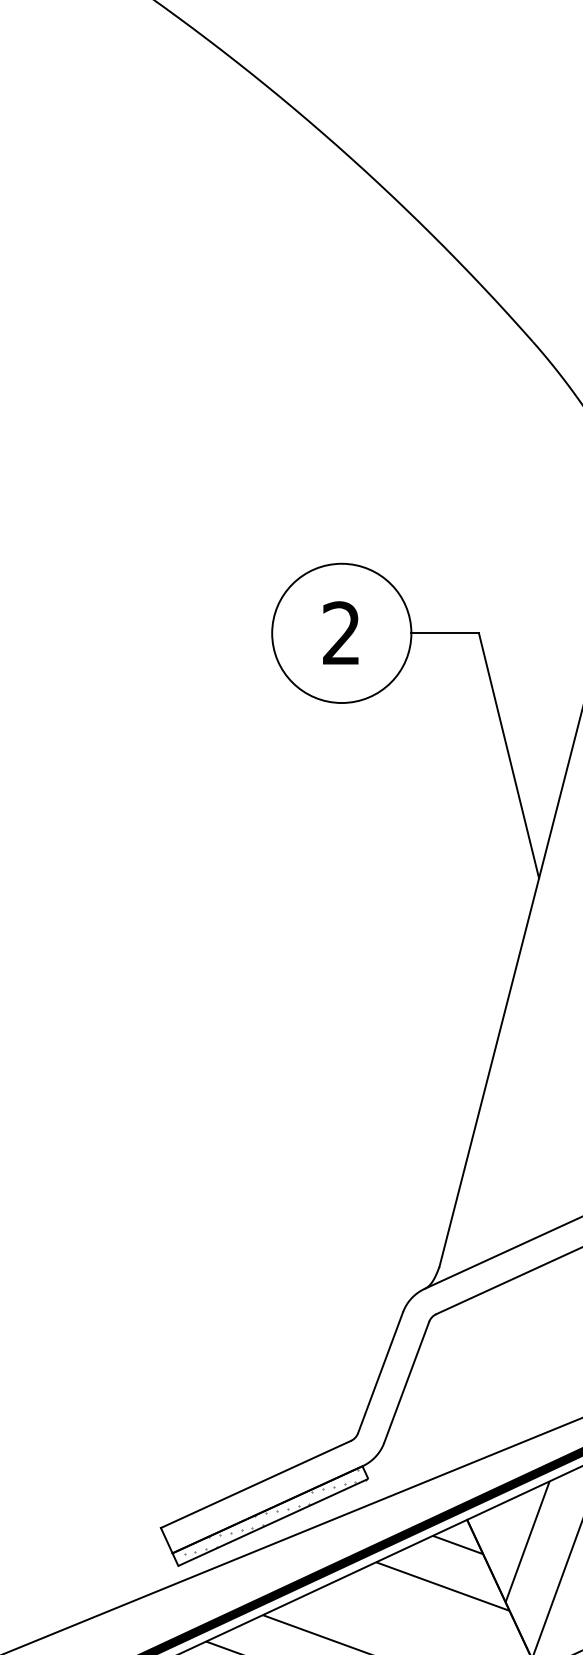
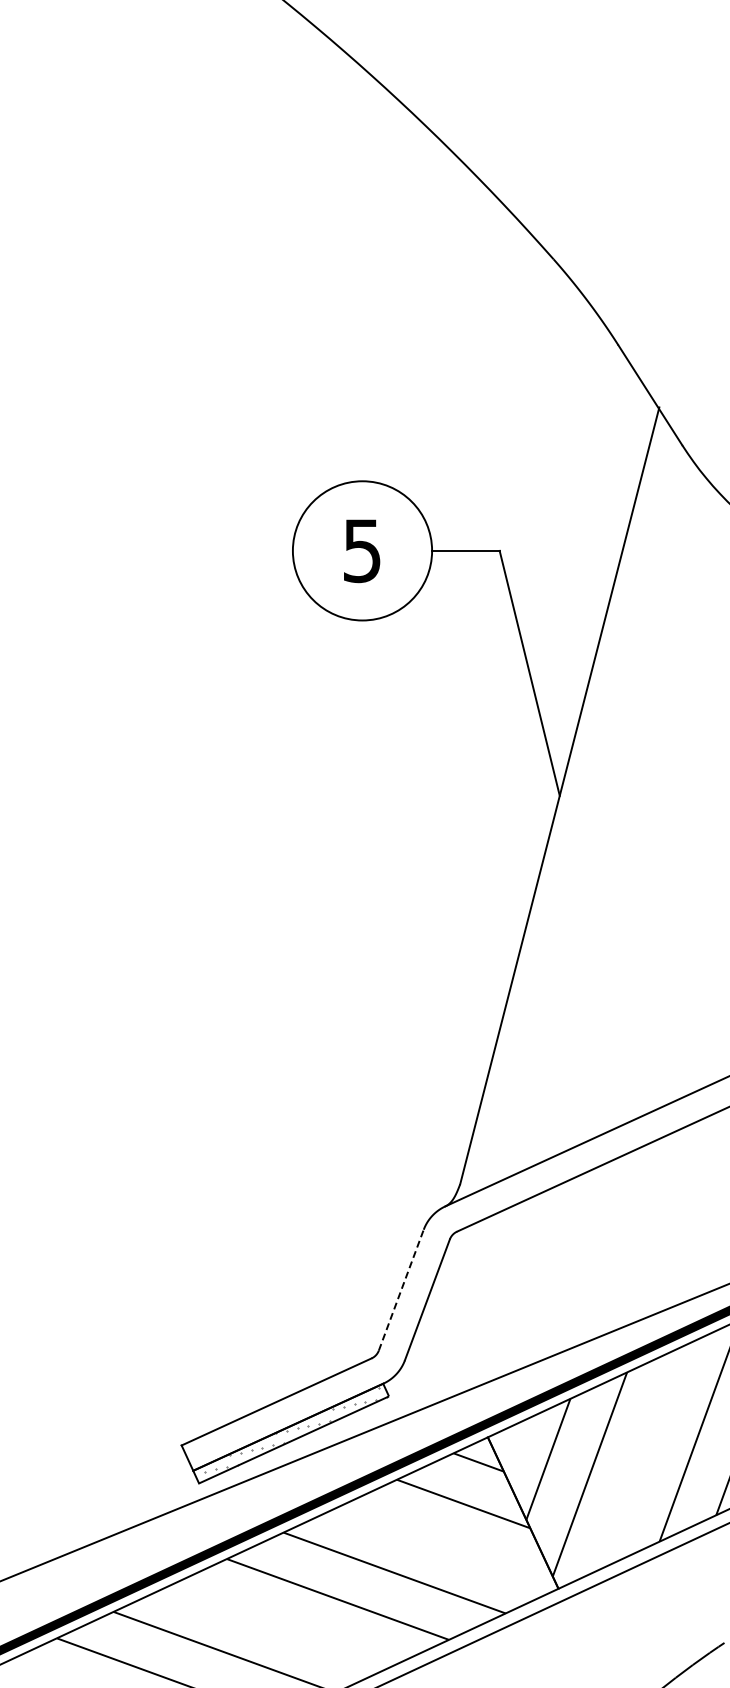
text: (340, 633) -> (361, 550), 2 -> 5
line: (380, 1372) -> (401, 1289), solid -> dashed

